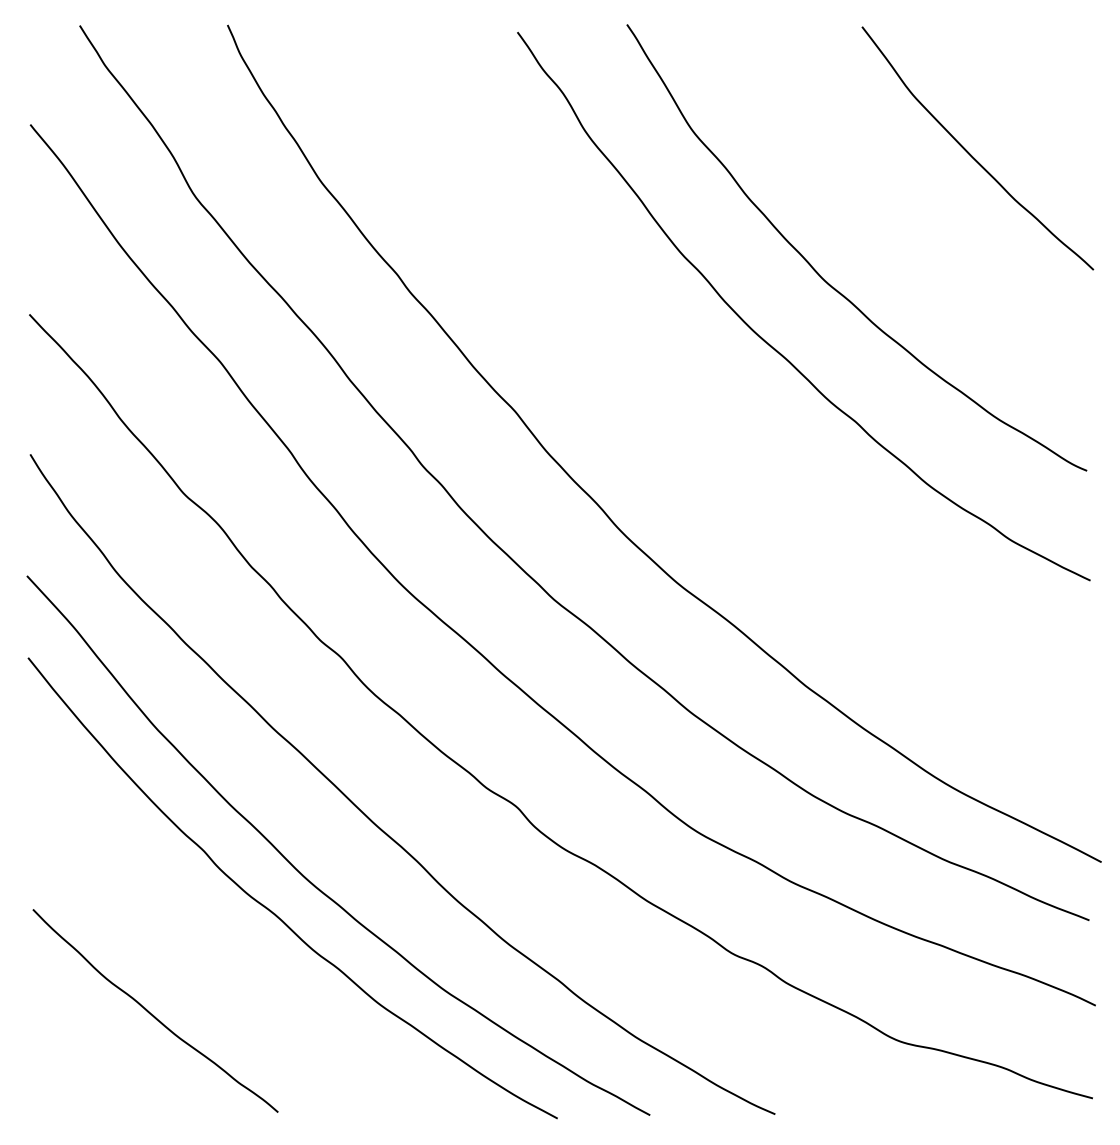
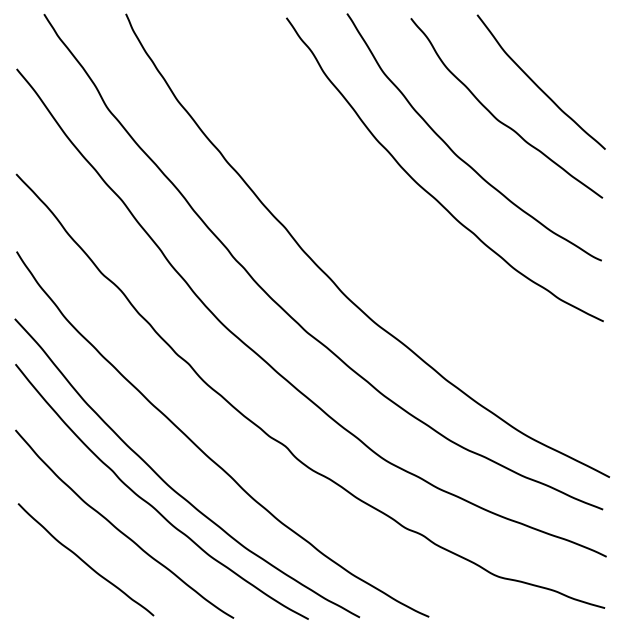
curve: (904, 217) -> (500, 120), added
curve: (214, 954) -> (118, 528), added

